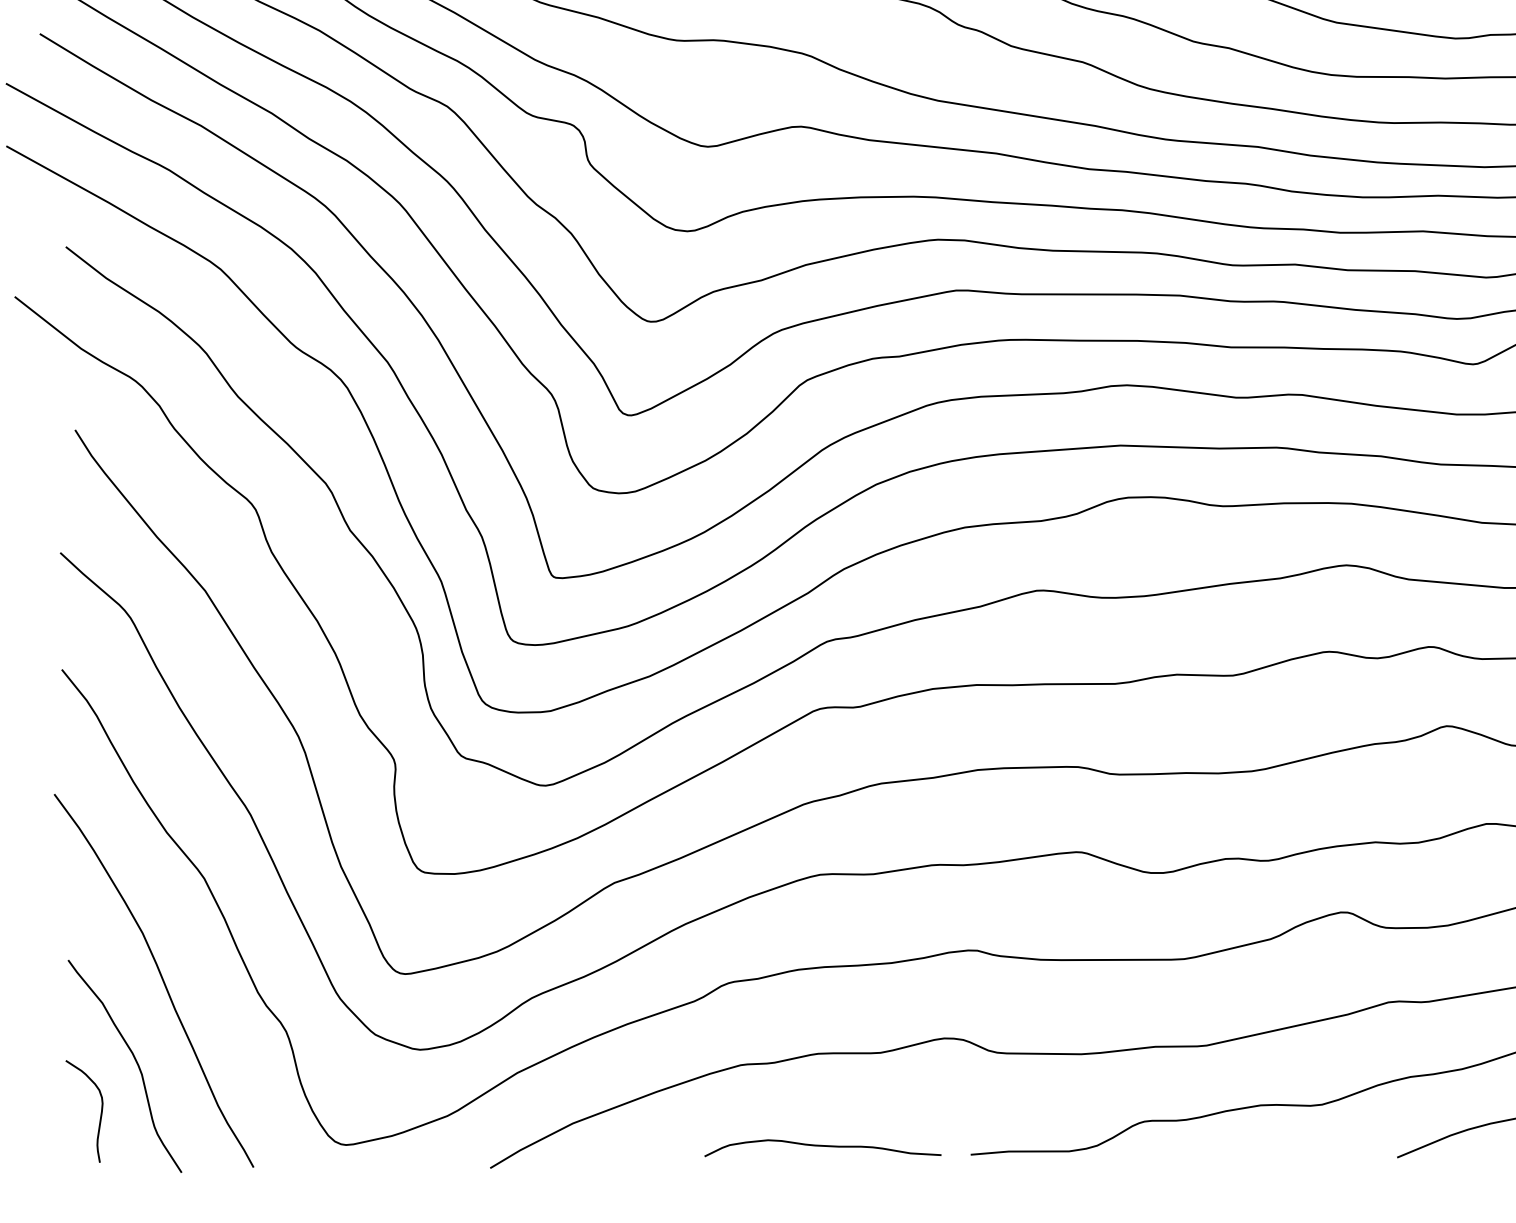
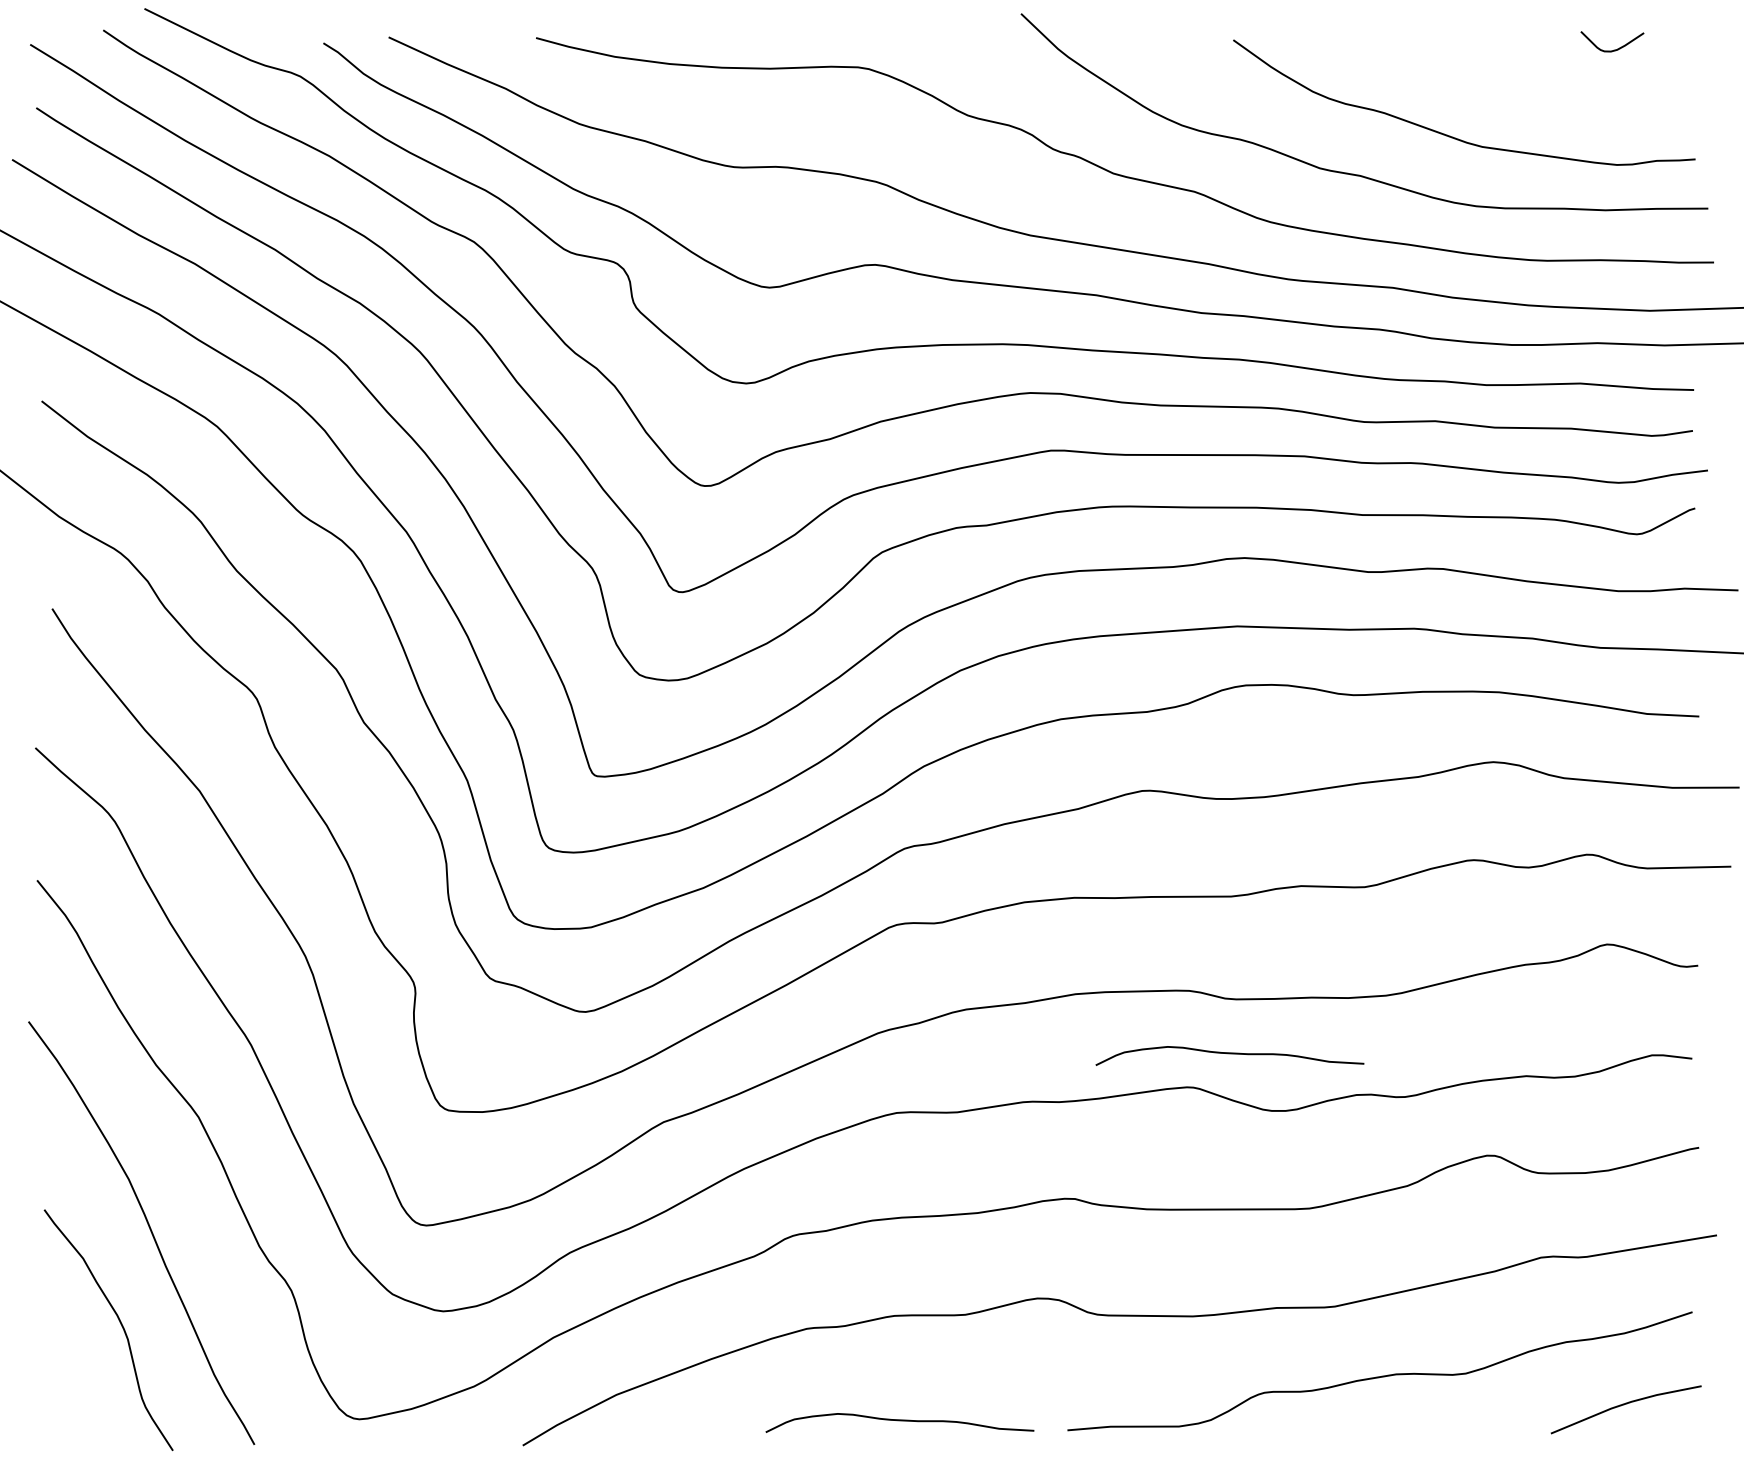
curve: (1113, 823) -> (1229, 1054), added
curve: (100, 1116) -> (80, 1386), removed

